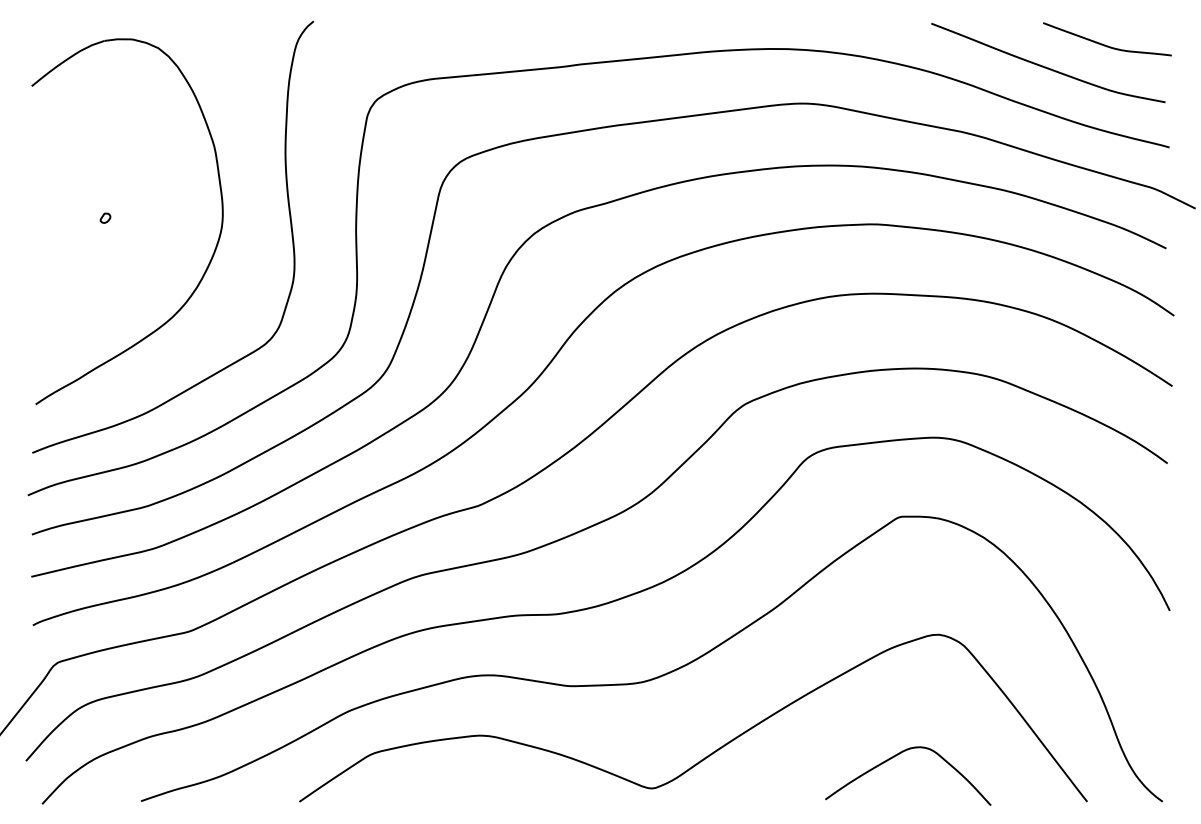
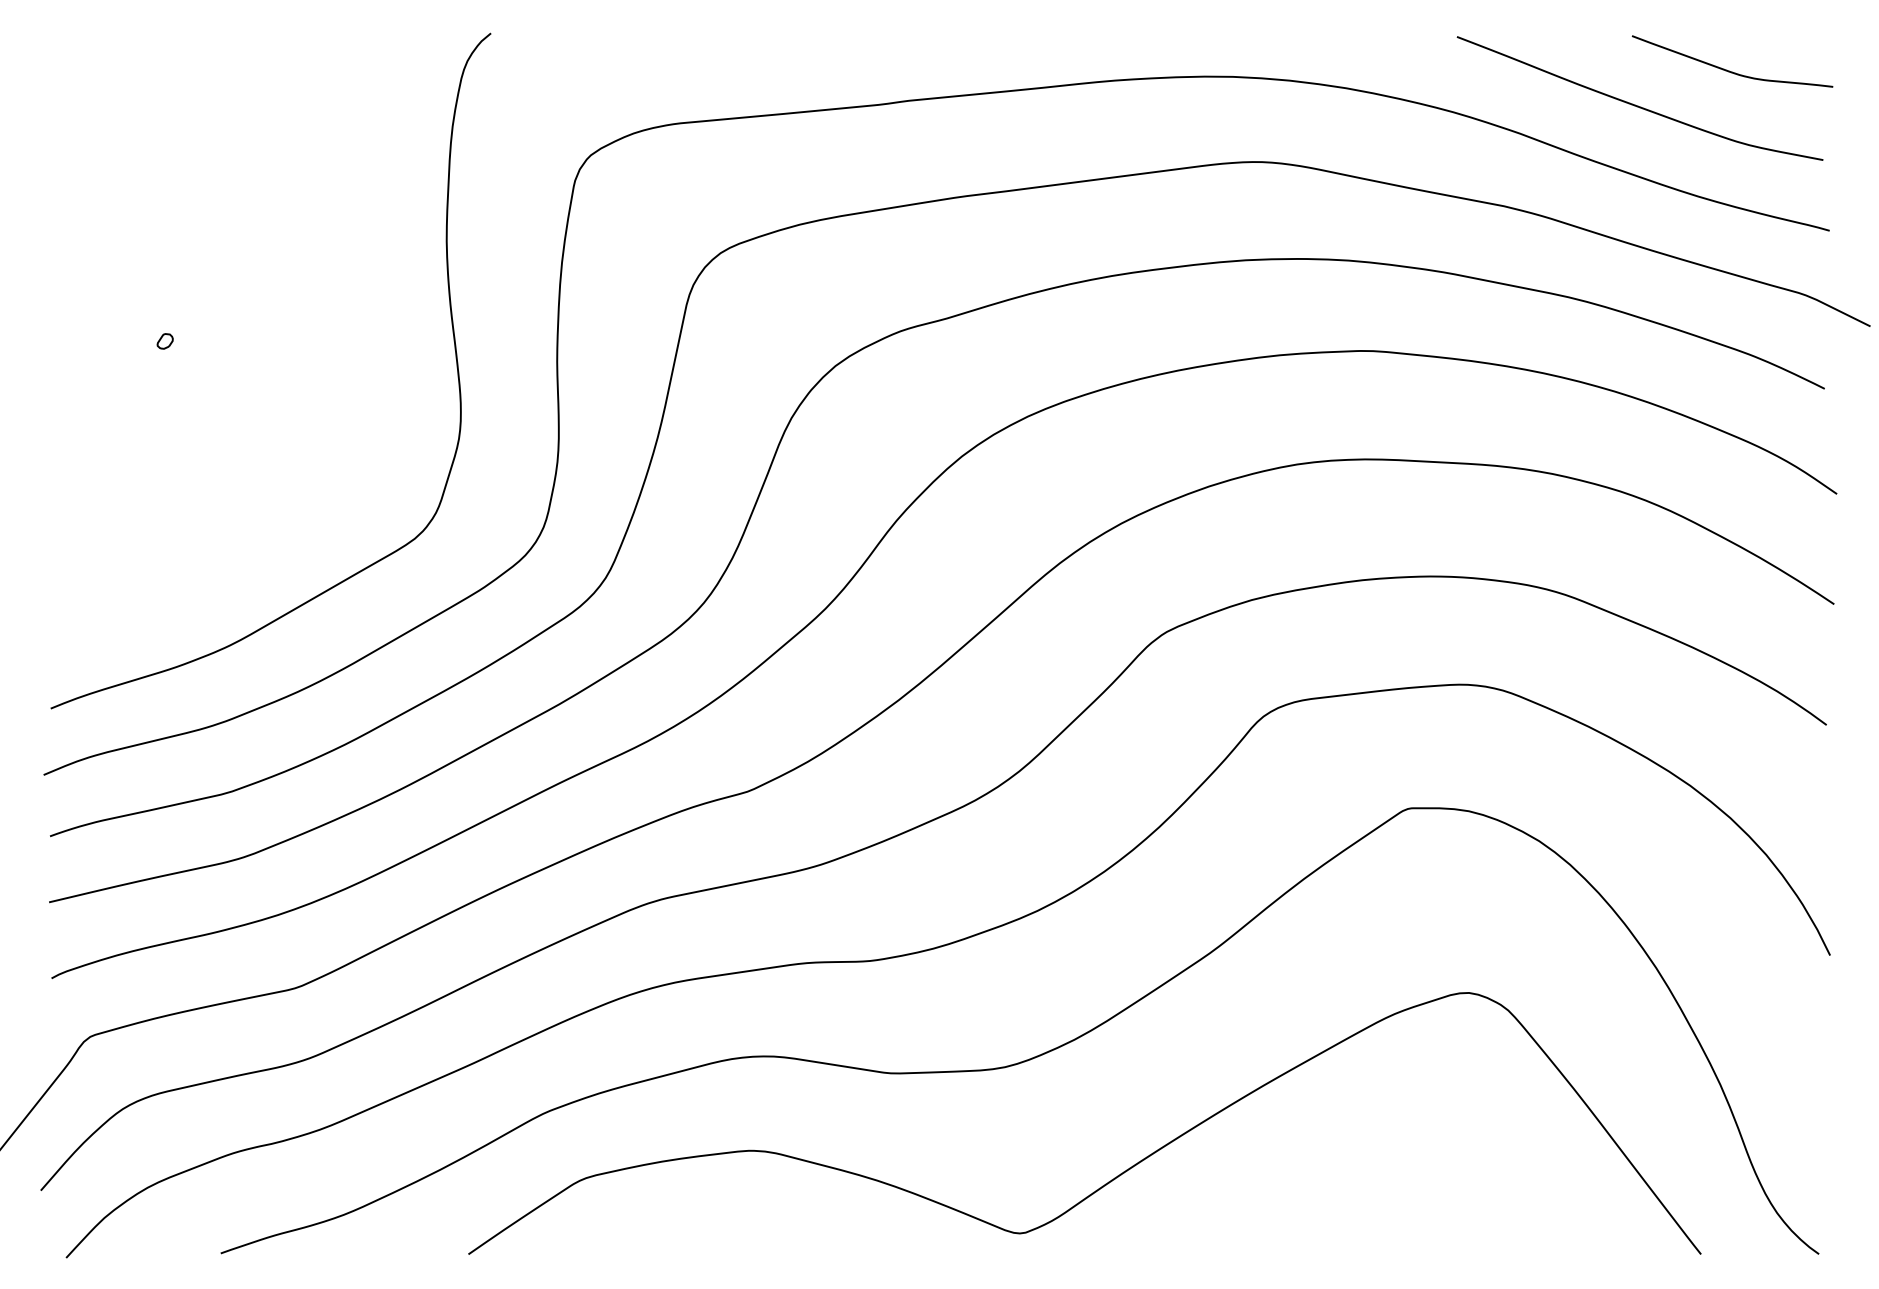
part: (211, 256) -> (330, 401), removed
curve: (898, 755) -> (1405, 1181), removed

